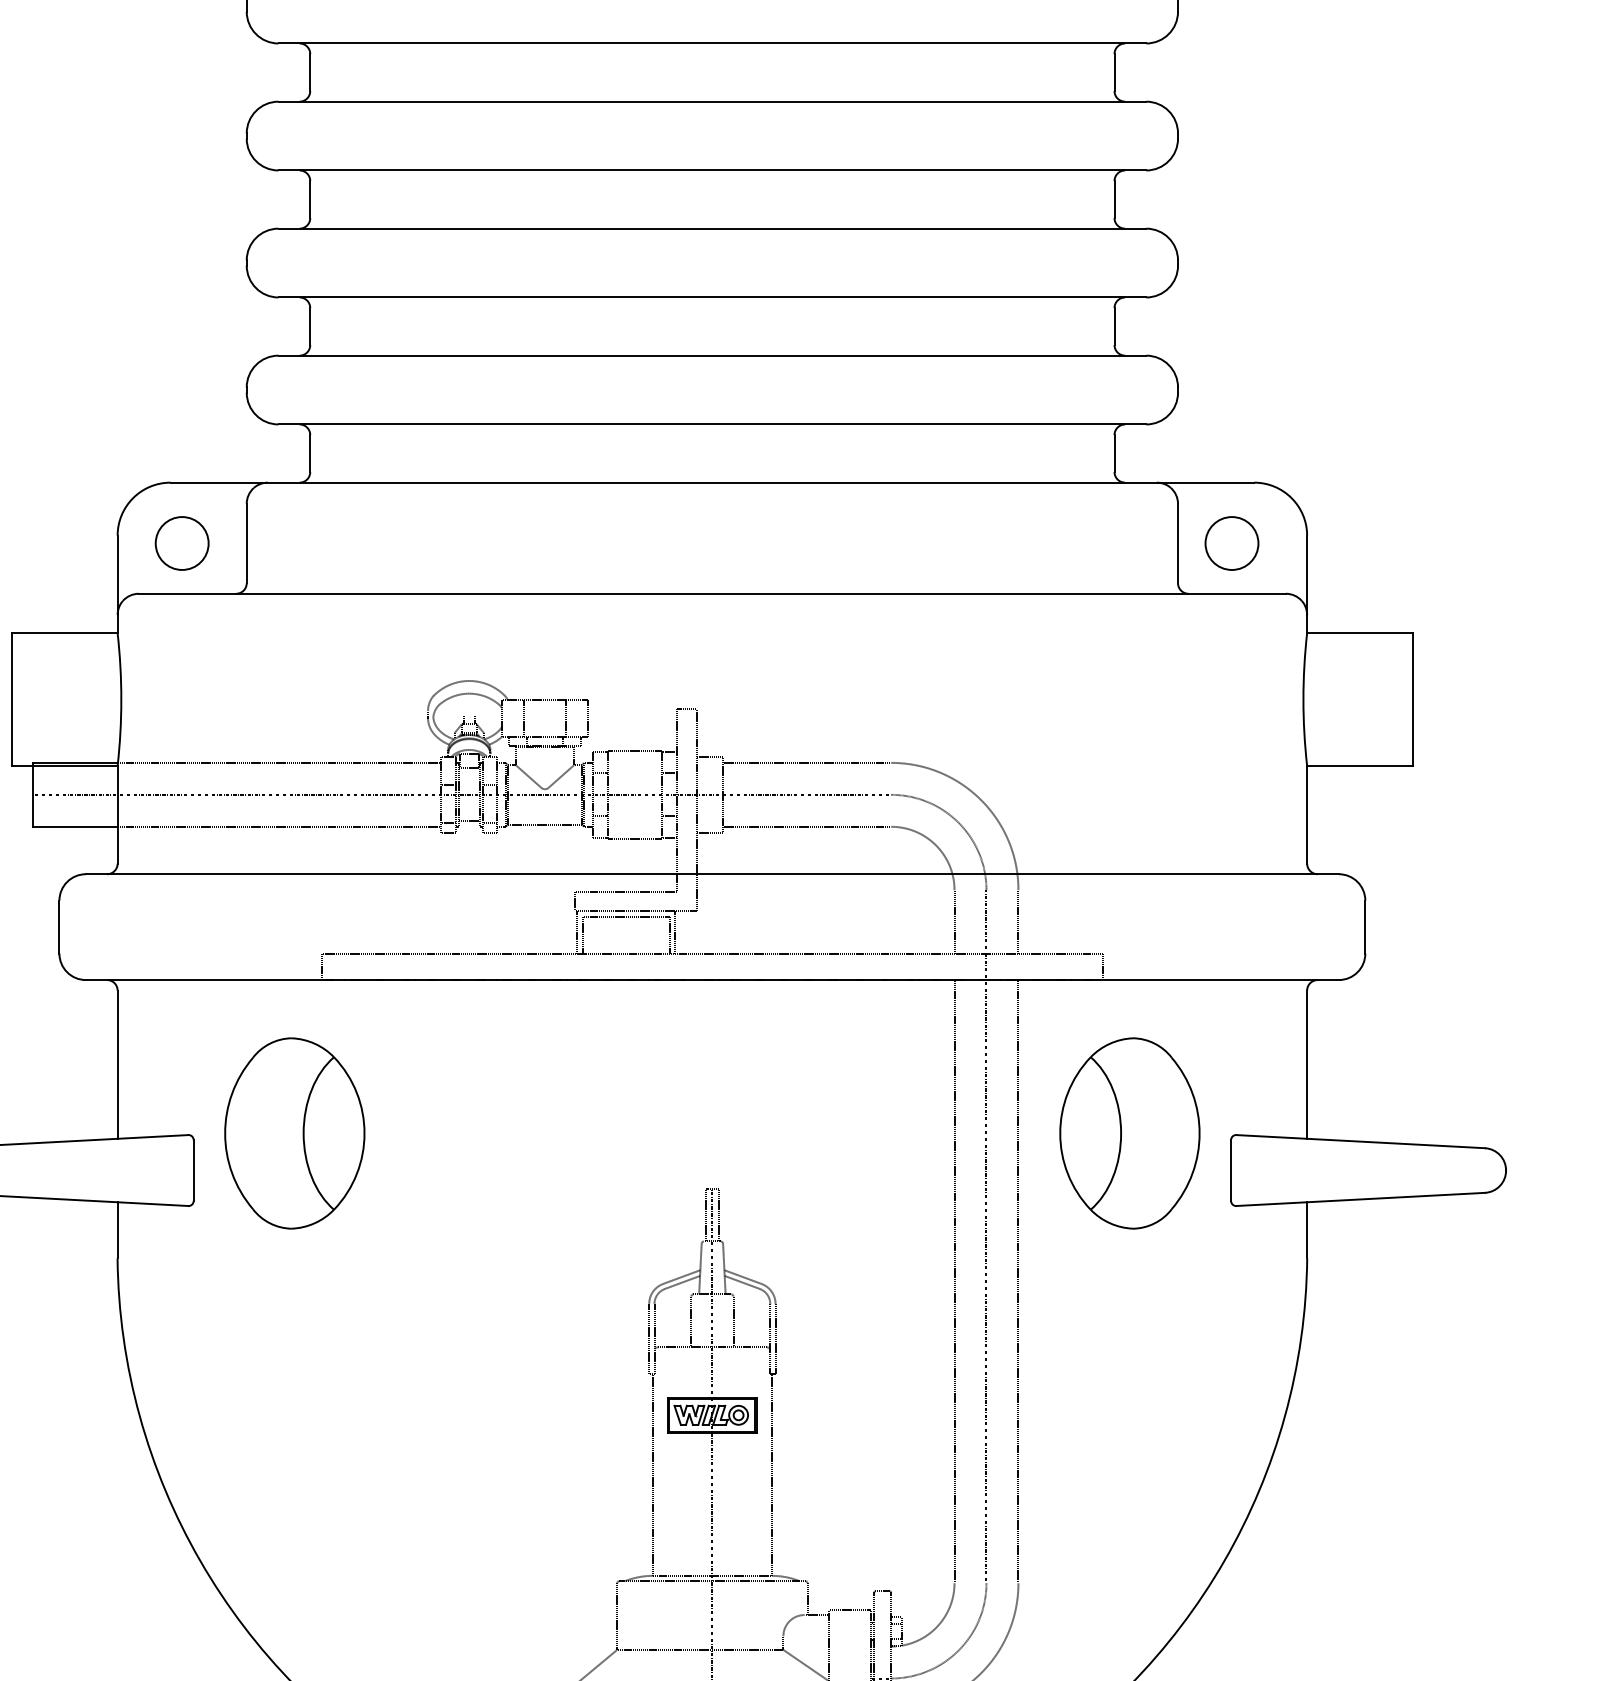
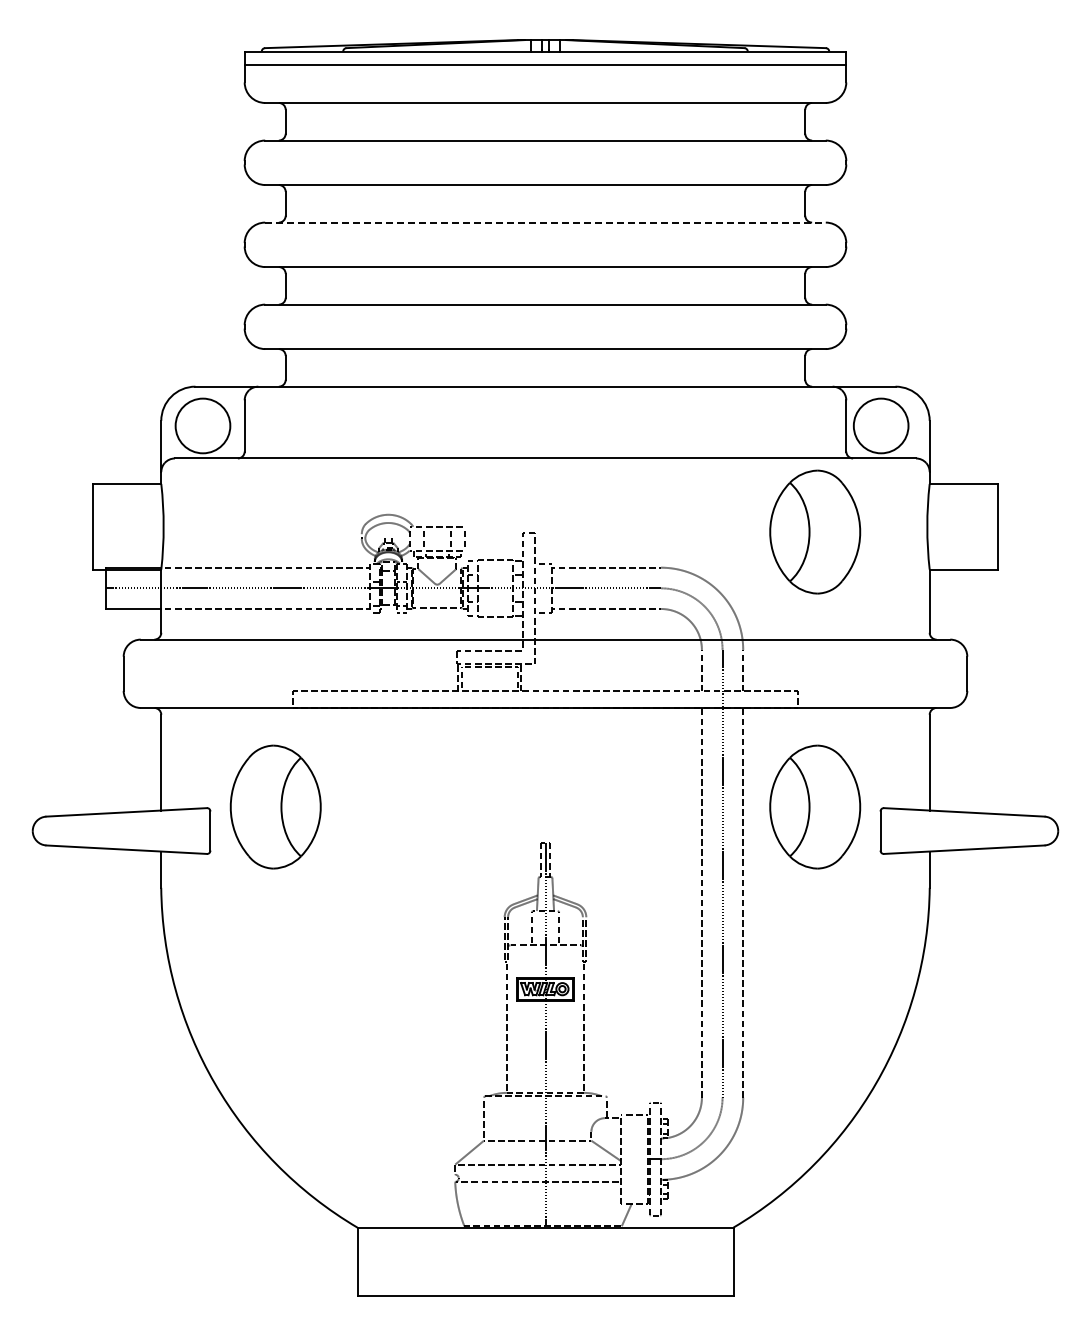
line: (712, 228) -> (545, 222), solid -> dashed
circle: (181, 542) -> (202, 425), size x1.6
circle: (1232, 542) -> (881, 425), size x1.6
part: (1130, 706) -> (815, 531), added

